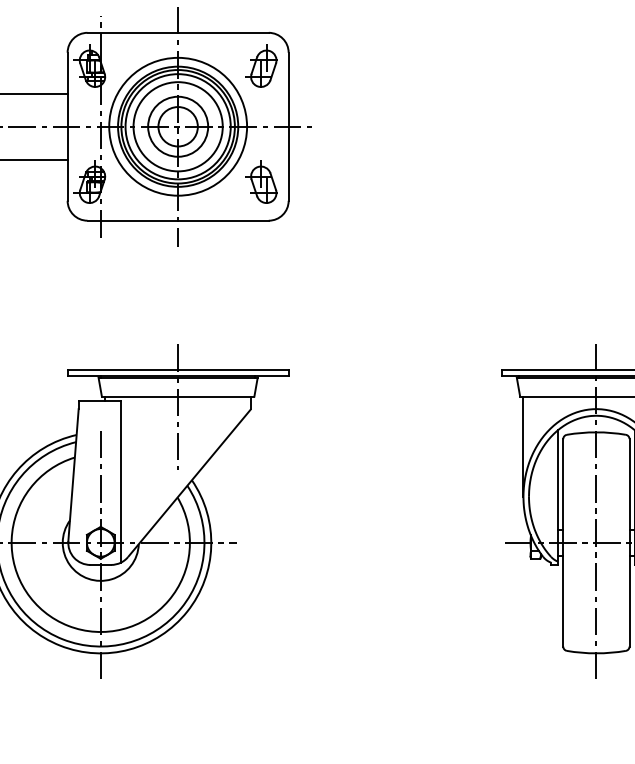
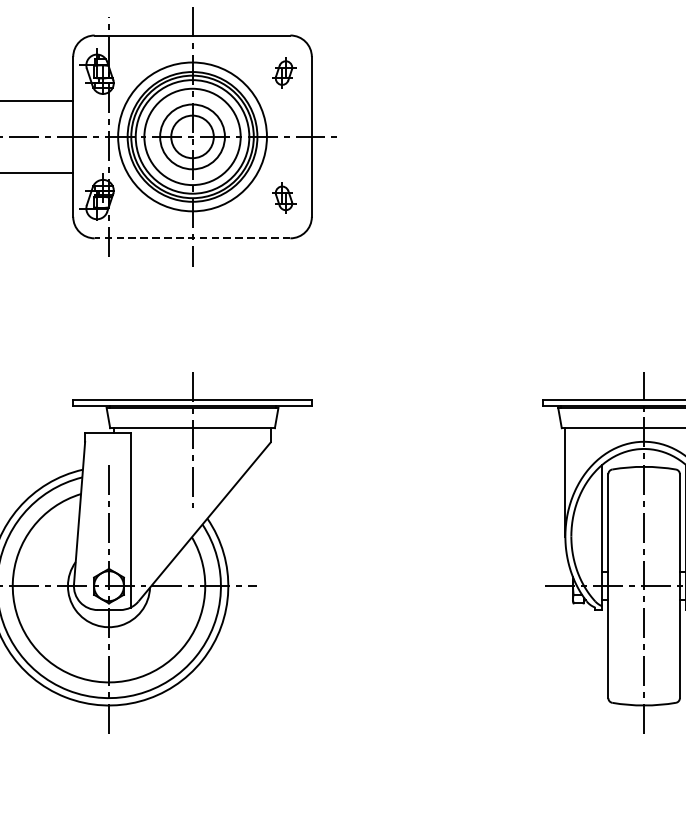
part: (261, 65) -> (282, 70), size x0.6
part: (261, 181) -> (282, 196), size x0.6
line: (178, 220) -> (192, 238), solid -> dashed

